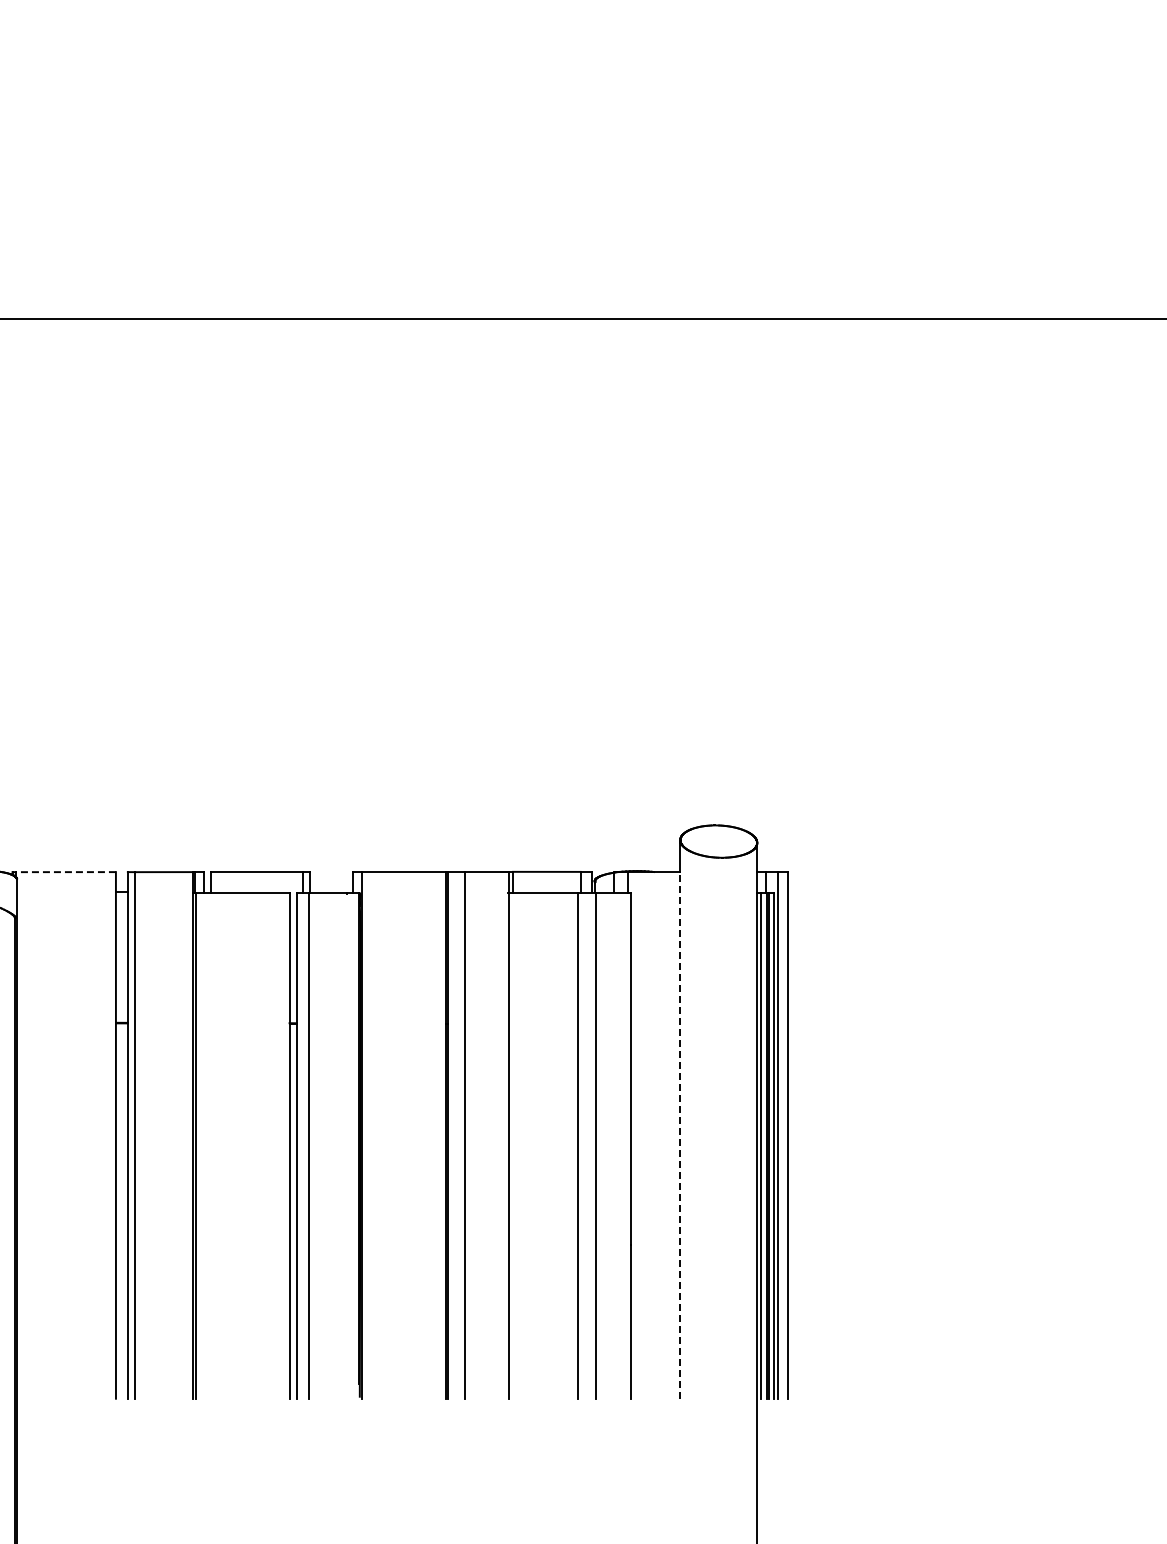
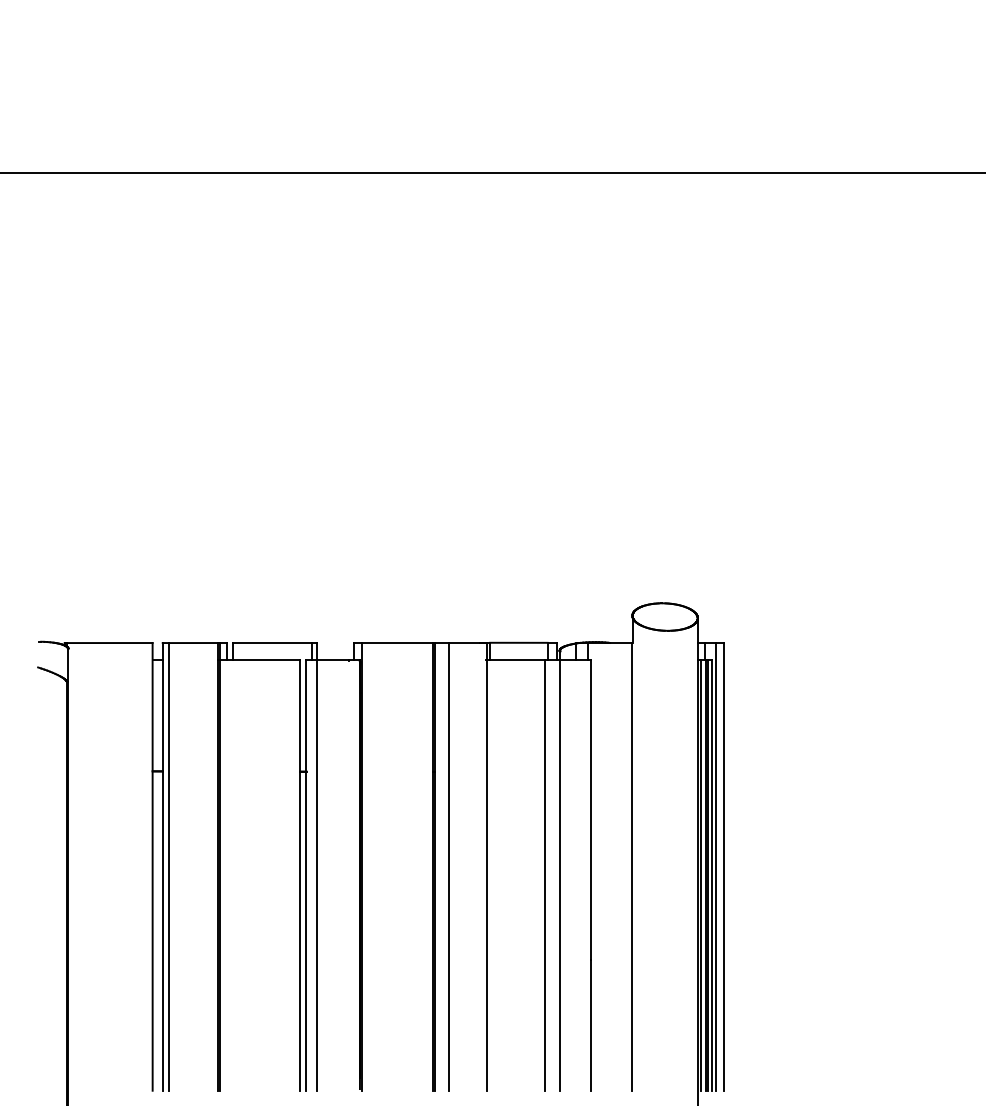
line: (65, 872) -> (109, 643), dashed -> solid
line: (679, 1134) -> (631, 866), dashed -> solid

